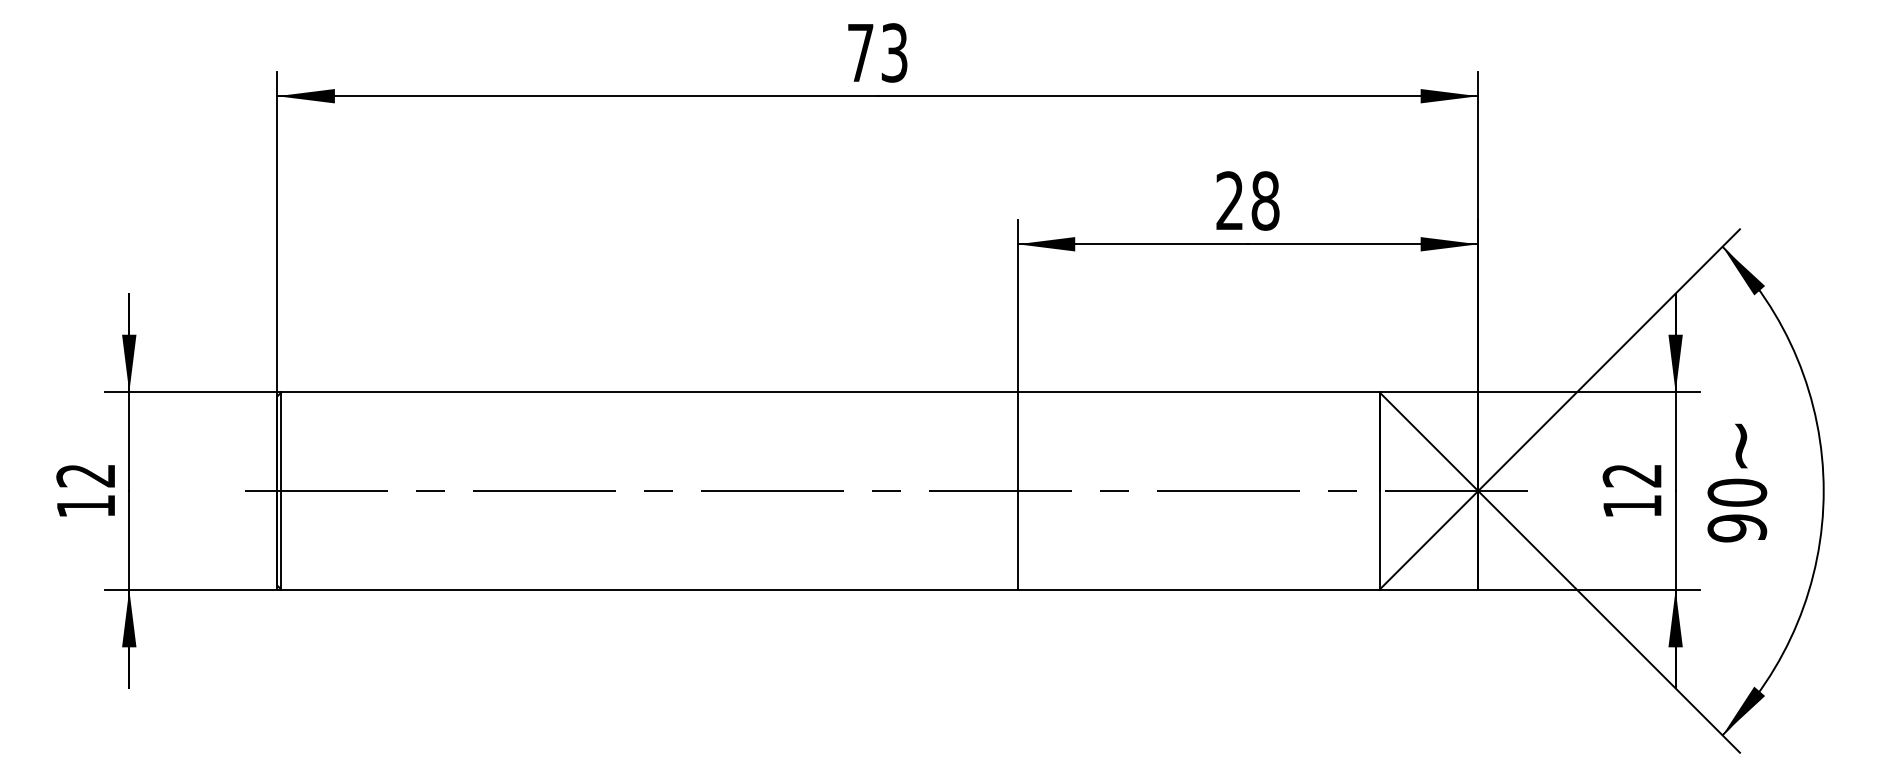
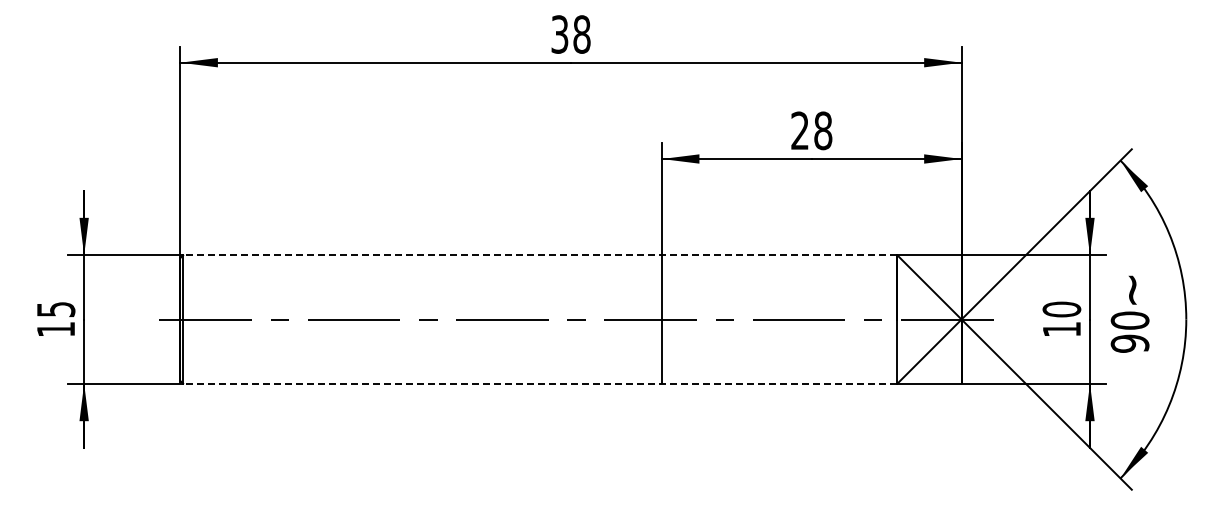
text: (876, 52) -> (570, 34), 73 -> 38
line: (829, 392) -> (539, 255), solid -> dashed
text: (85, 475) -> (55, 309), 12 -> 15
text: (1631, 475) -> (1061, 309), 12 -> 10
line: (829, 589) -> (539, 383), solid -> dashed

